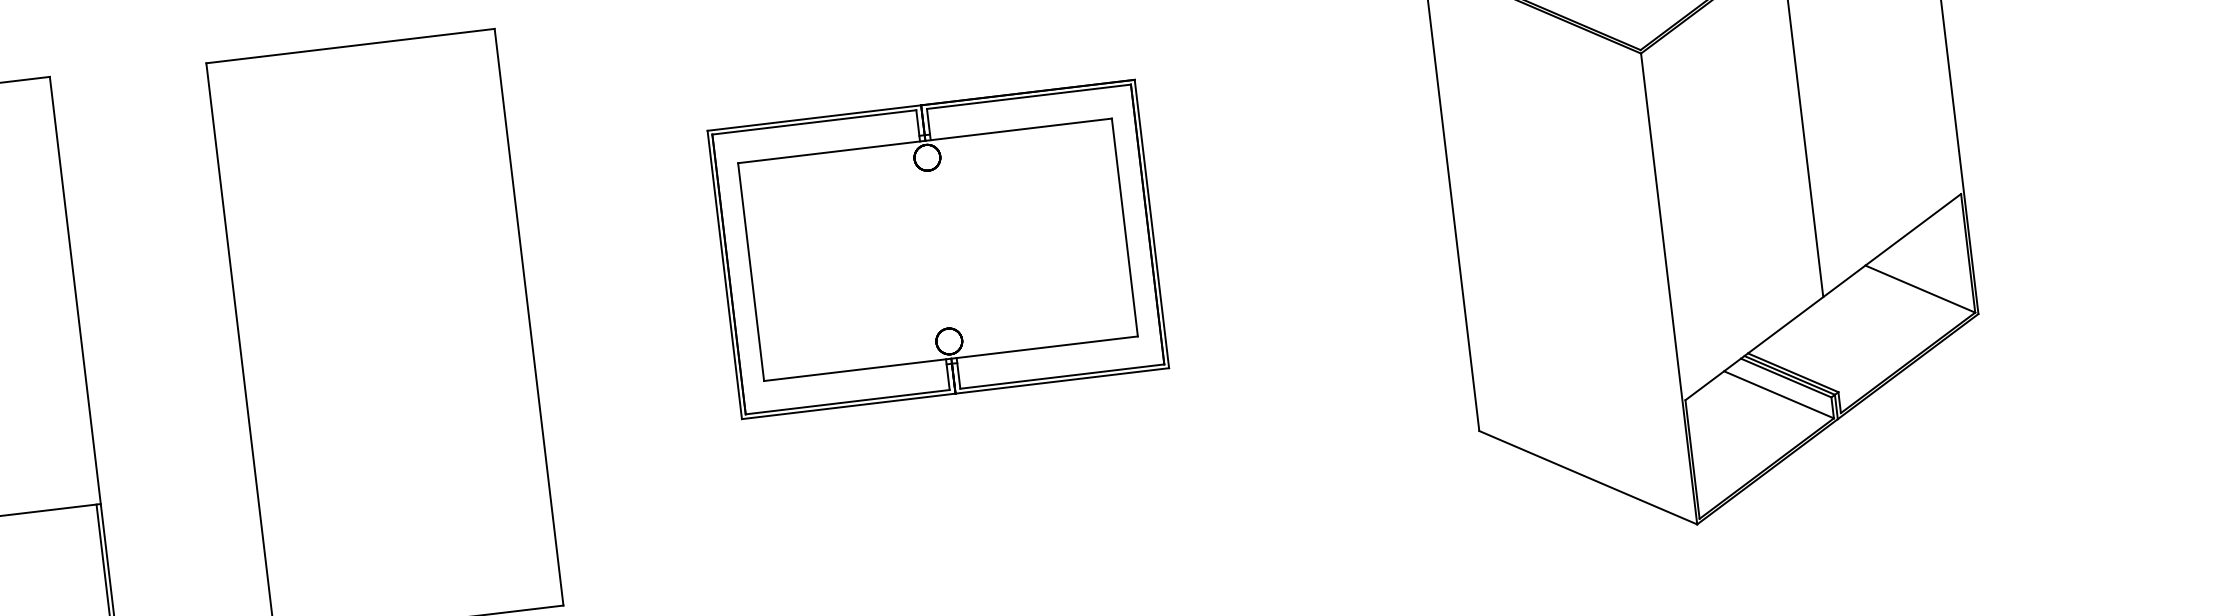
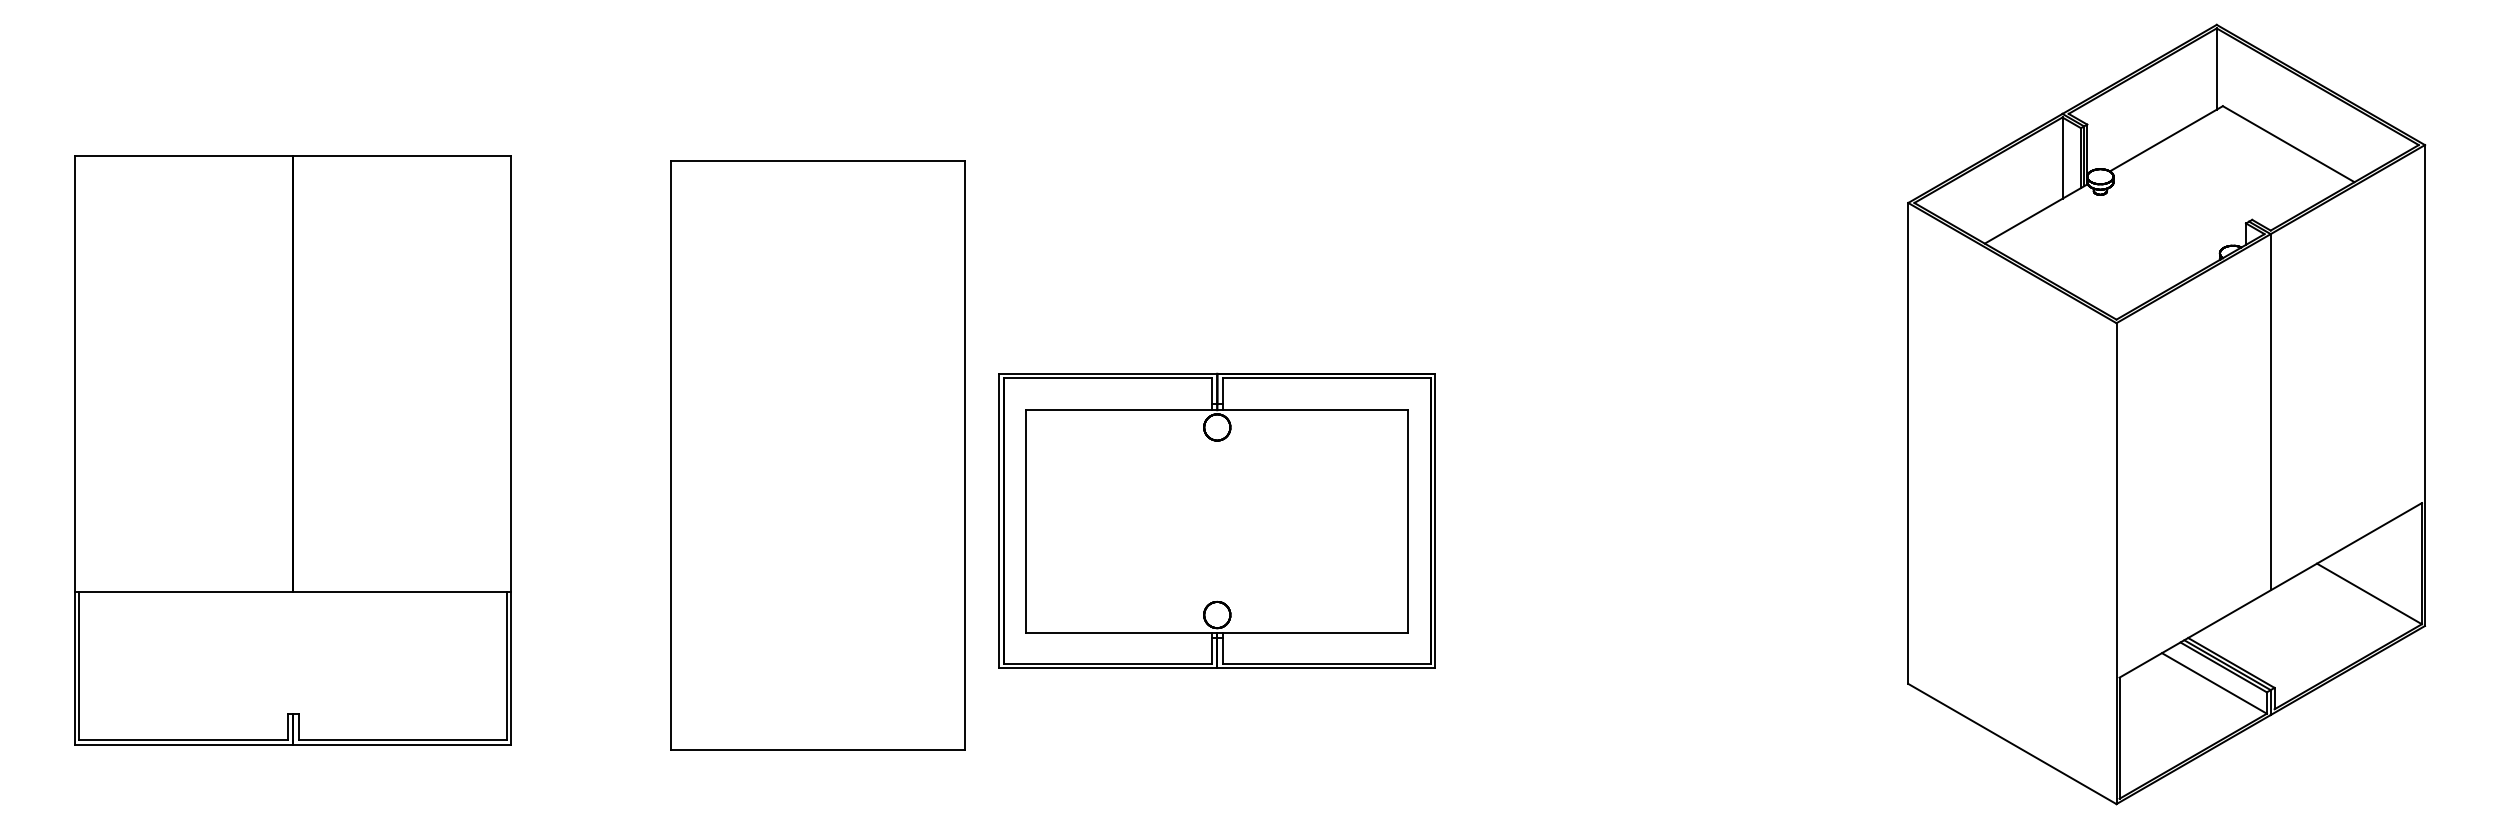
part: (937, 248) -> (1216, 520), moved

